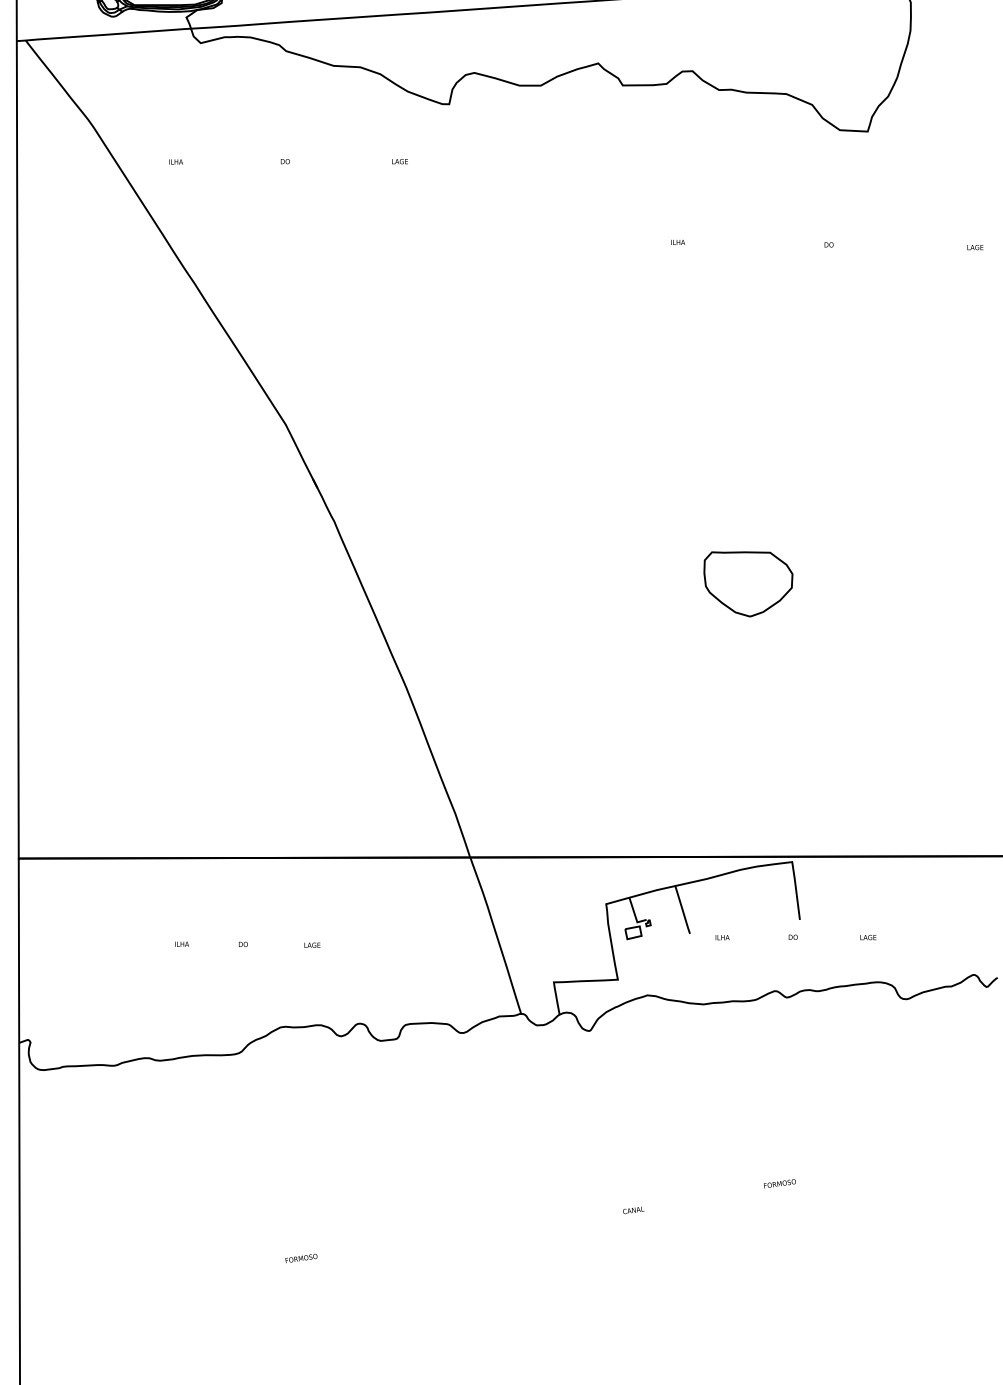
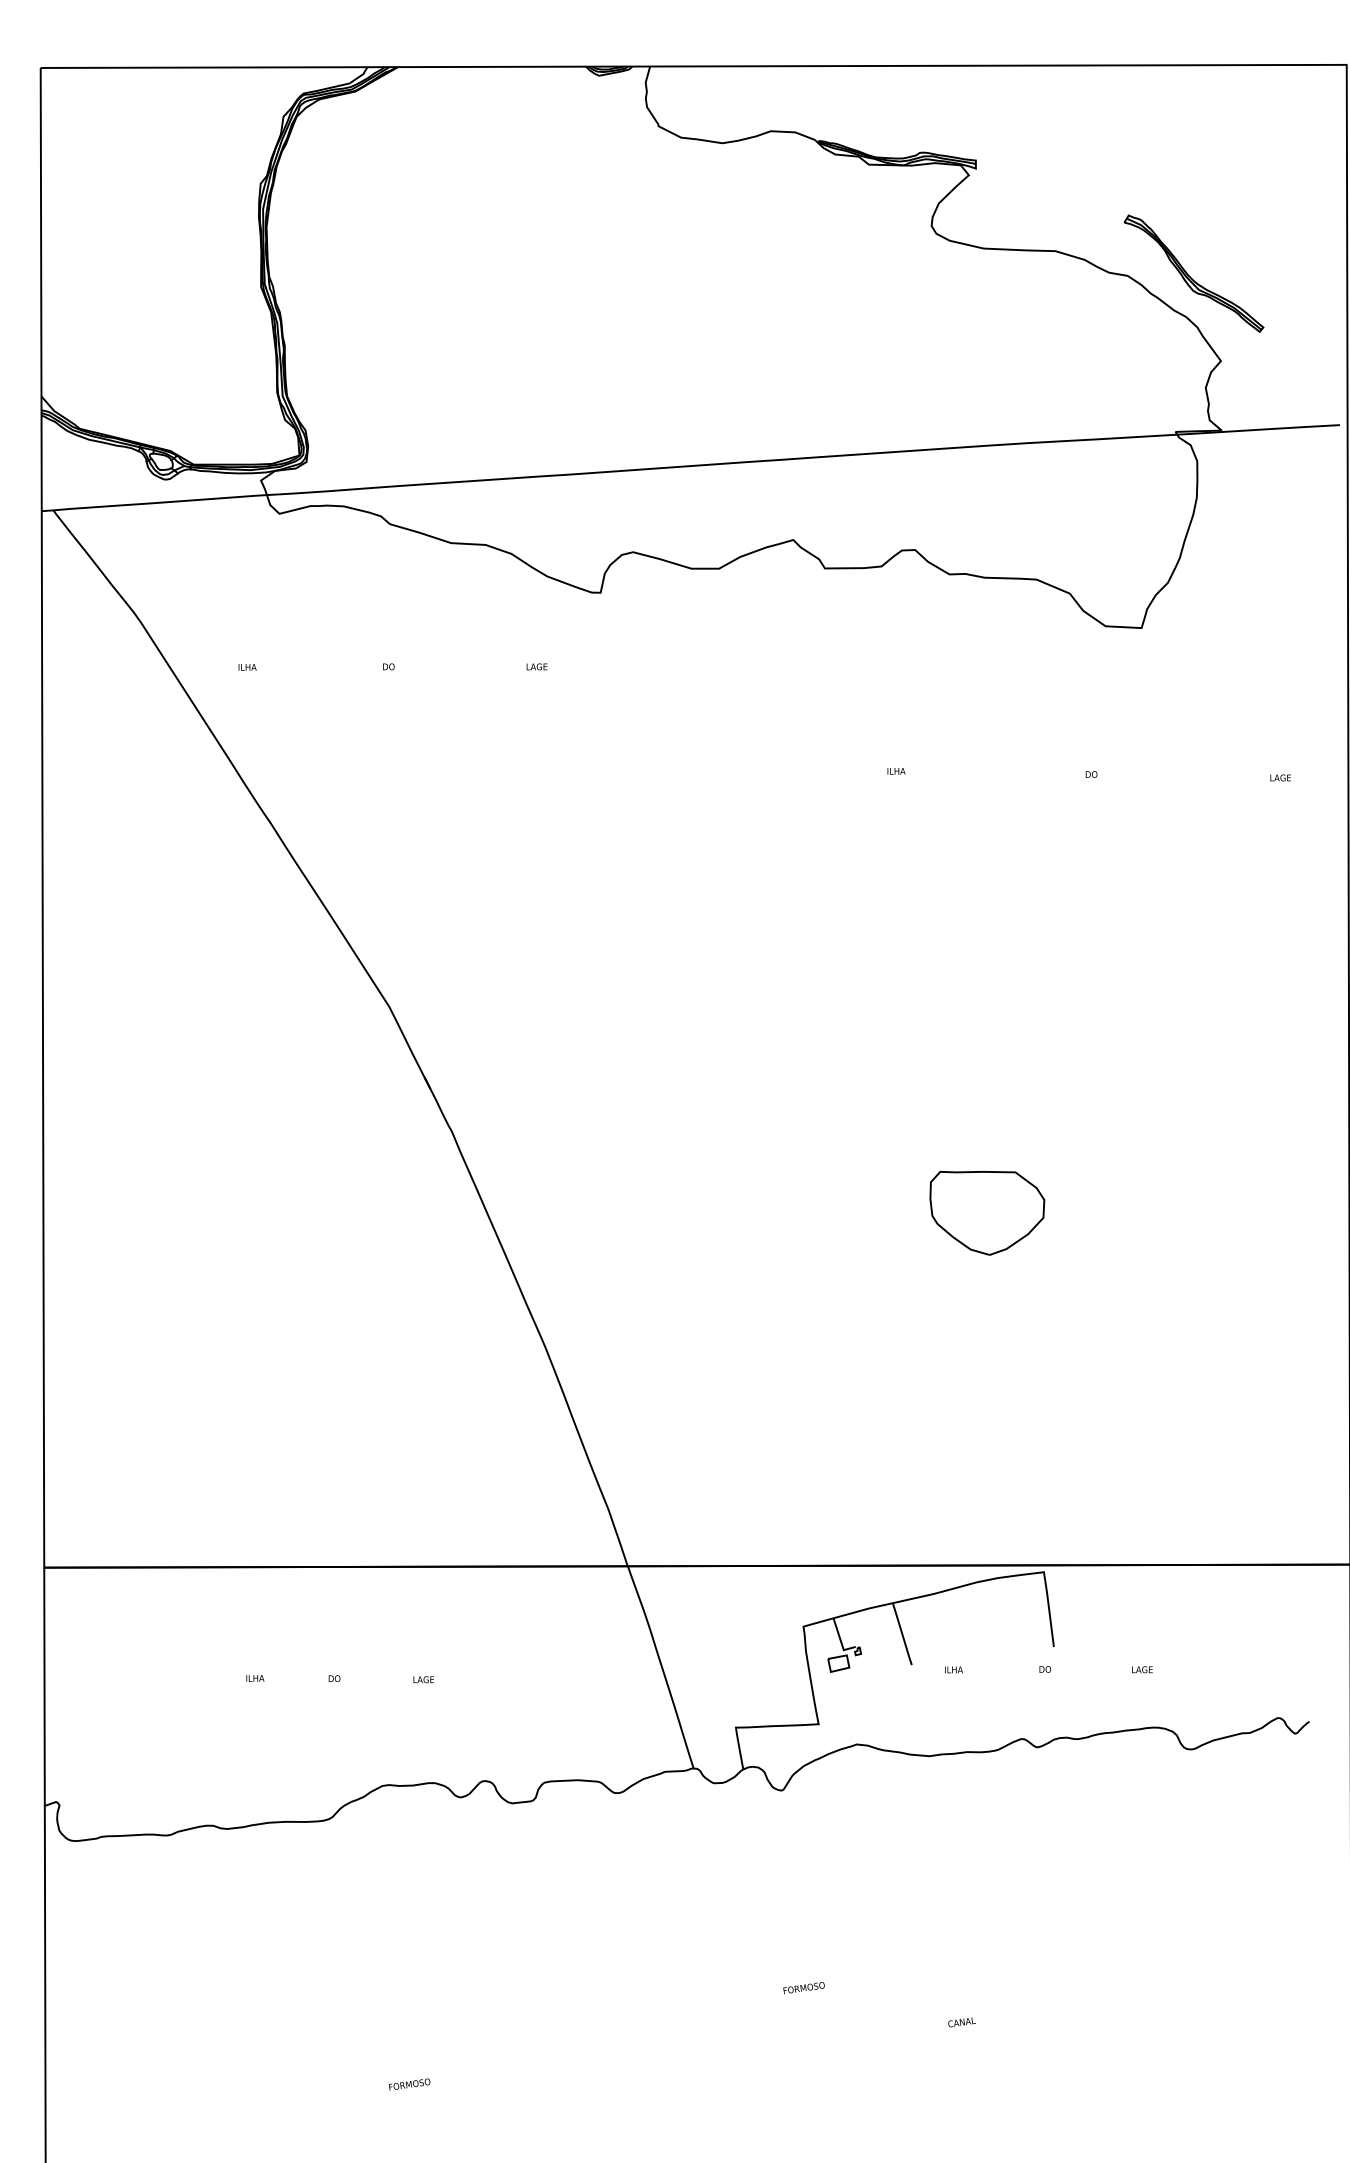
text: (779, 1184) -> (803, 1988), moved
text: (633, 1210) -> (961, 2022), moved

